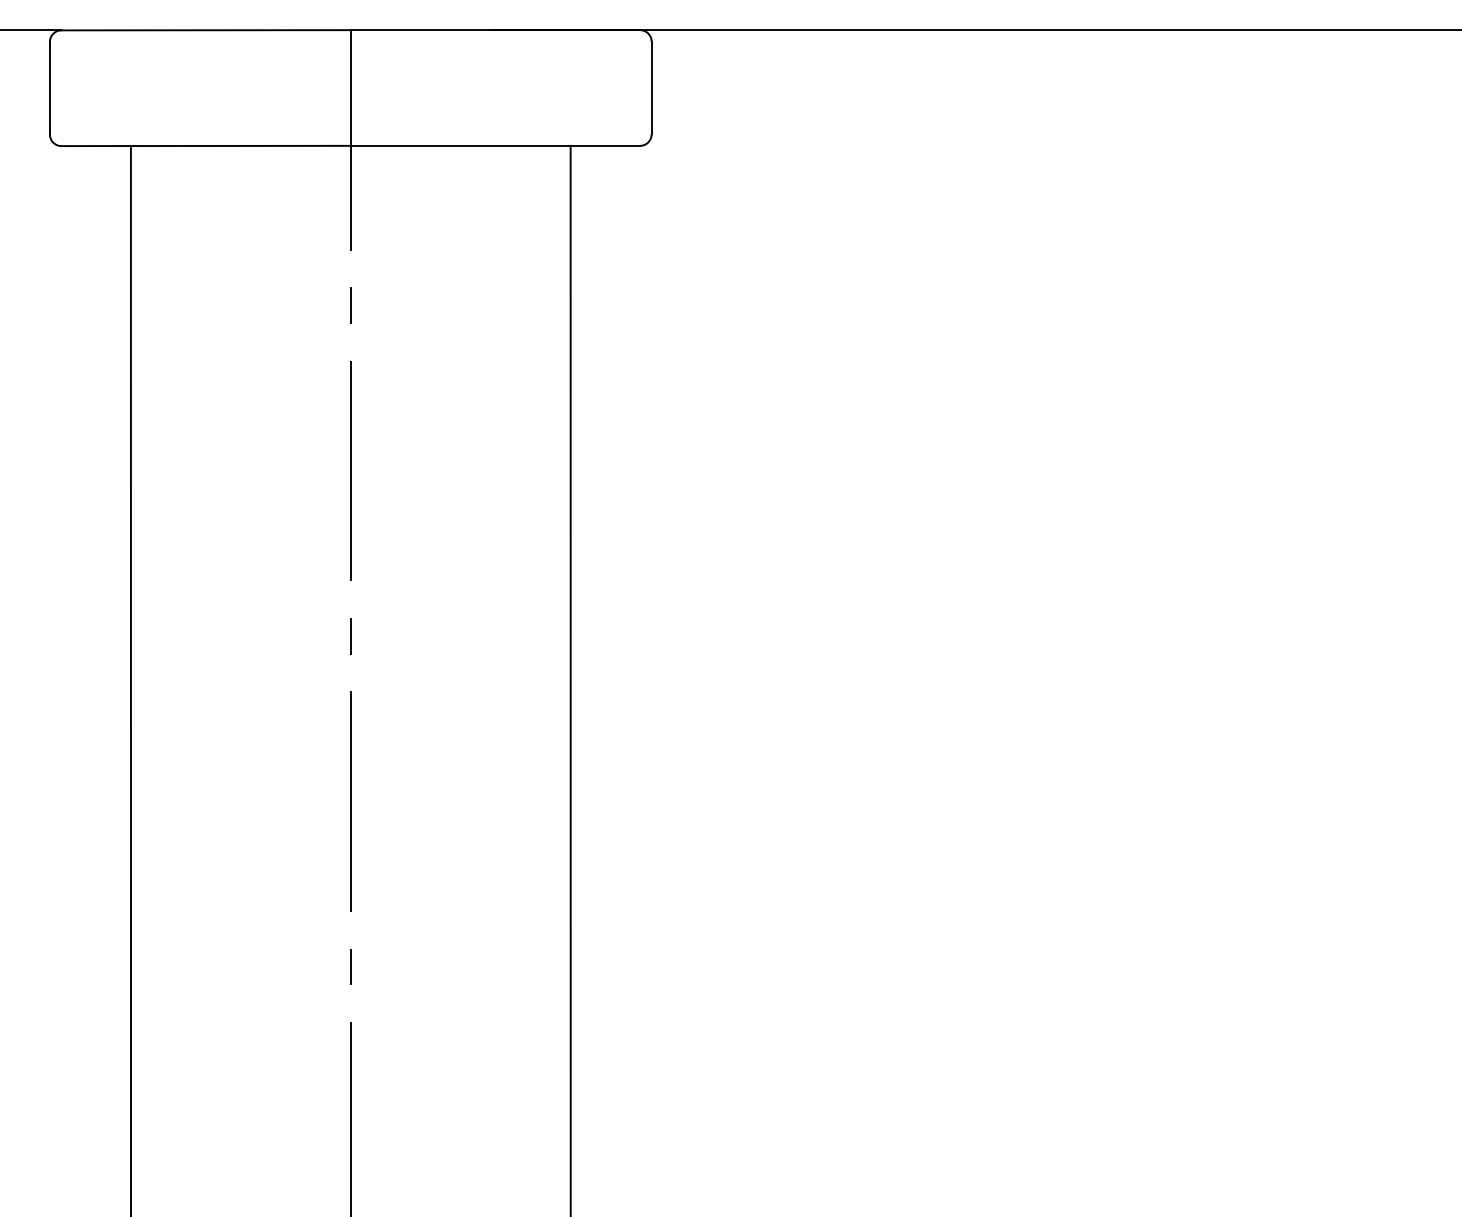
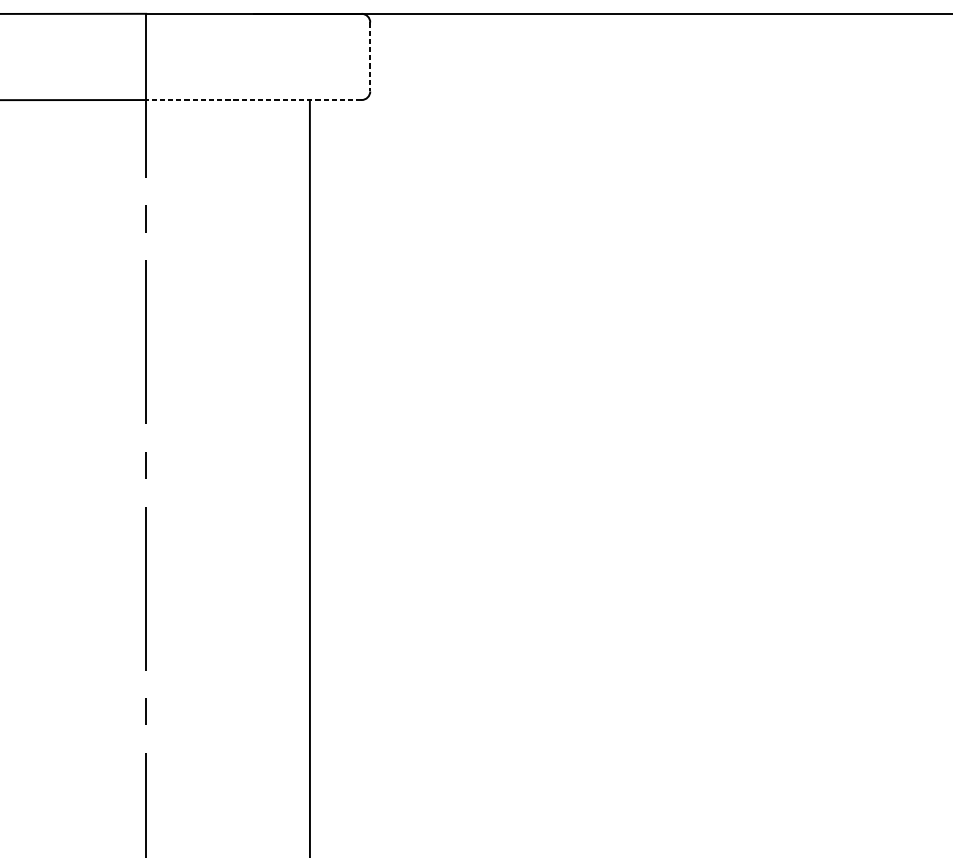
line: (651, 88) -> (370, 57), solid -> dashed
line: (495, 145) -> (253, 99), solid -> dashed

